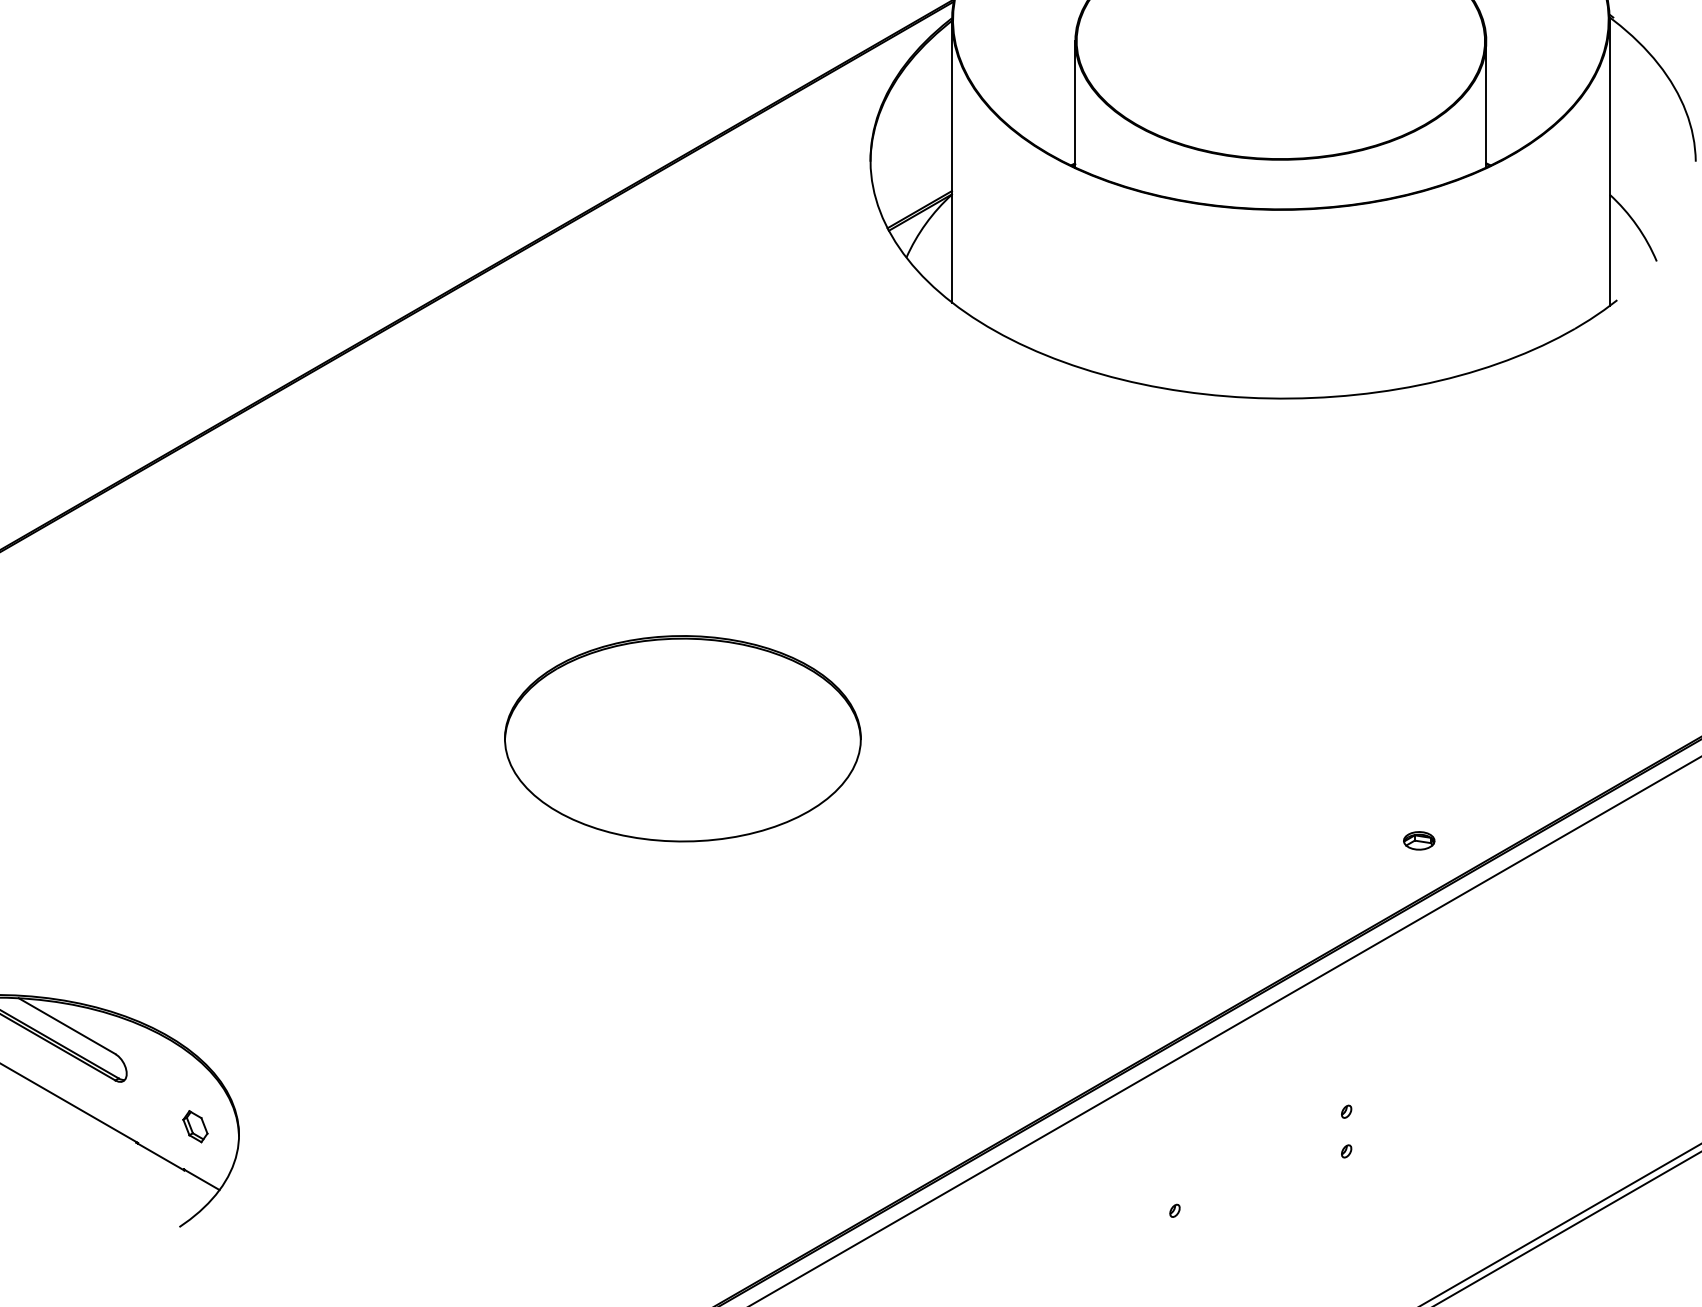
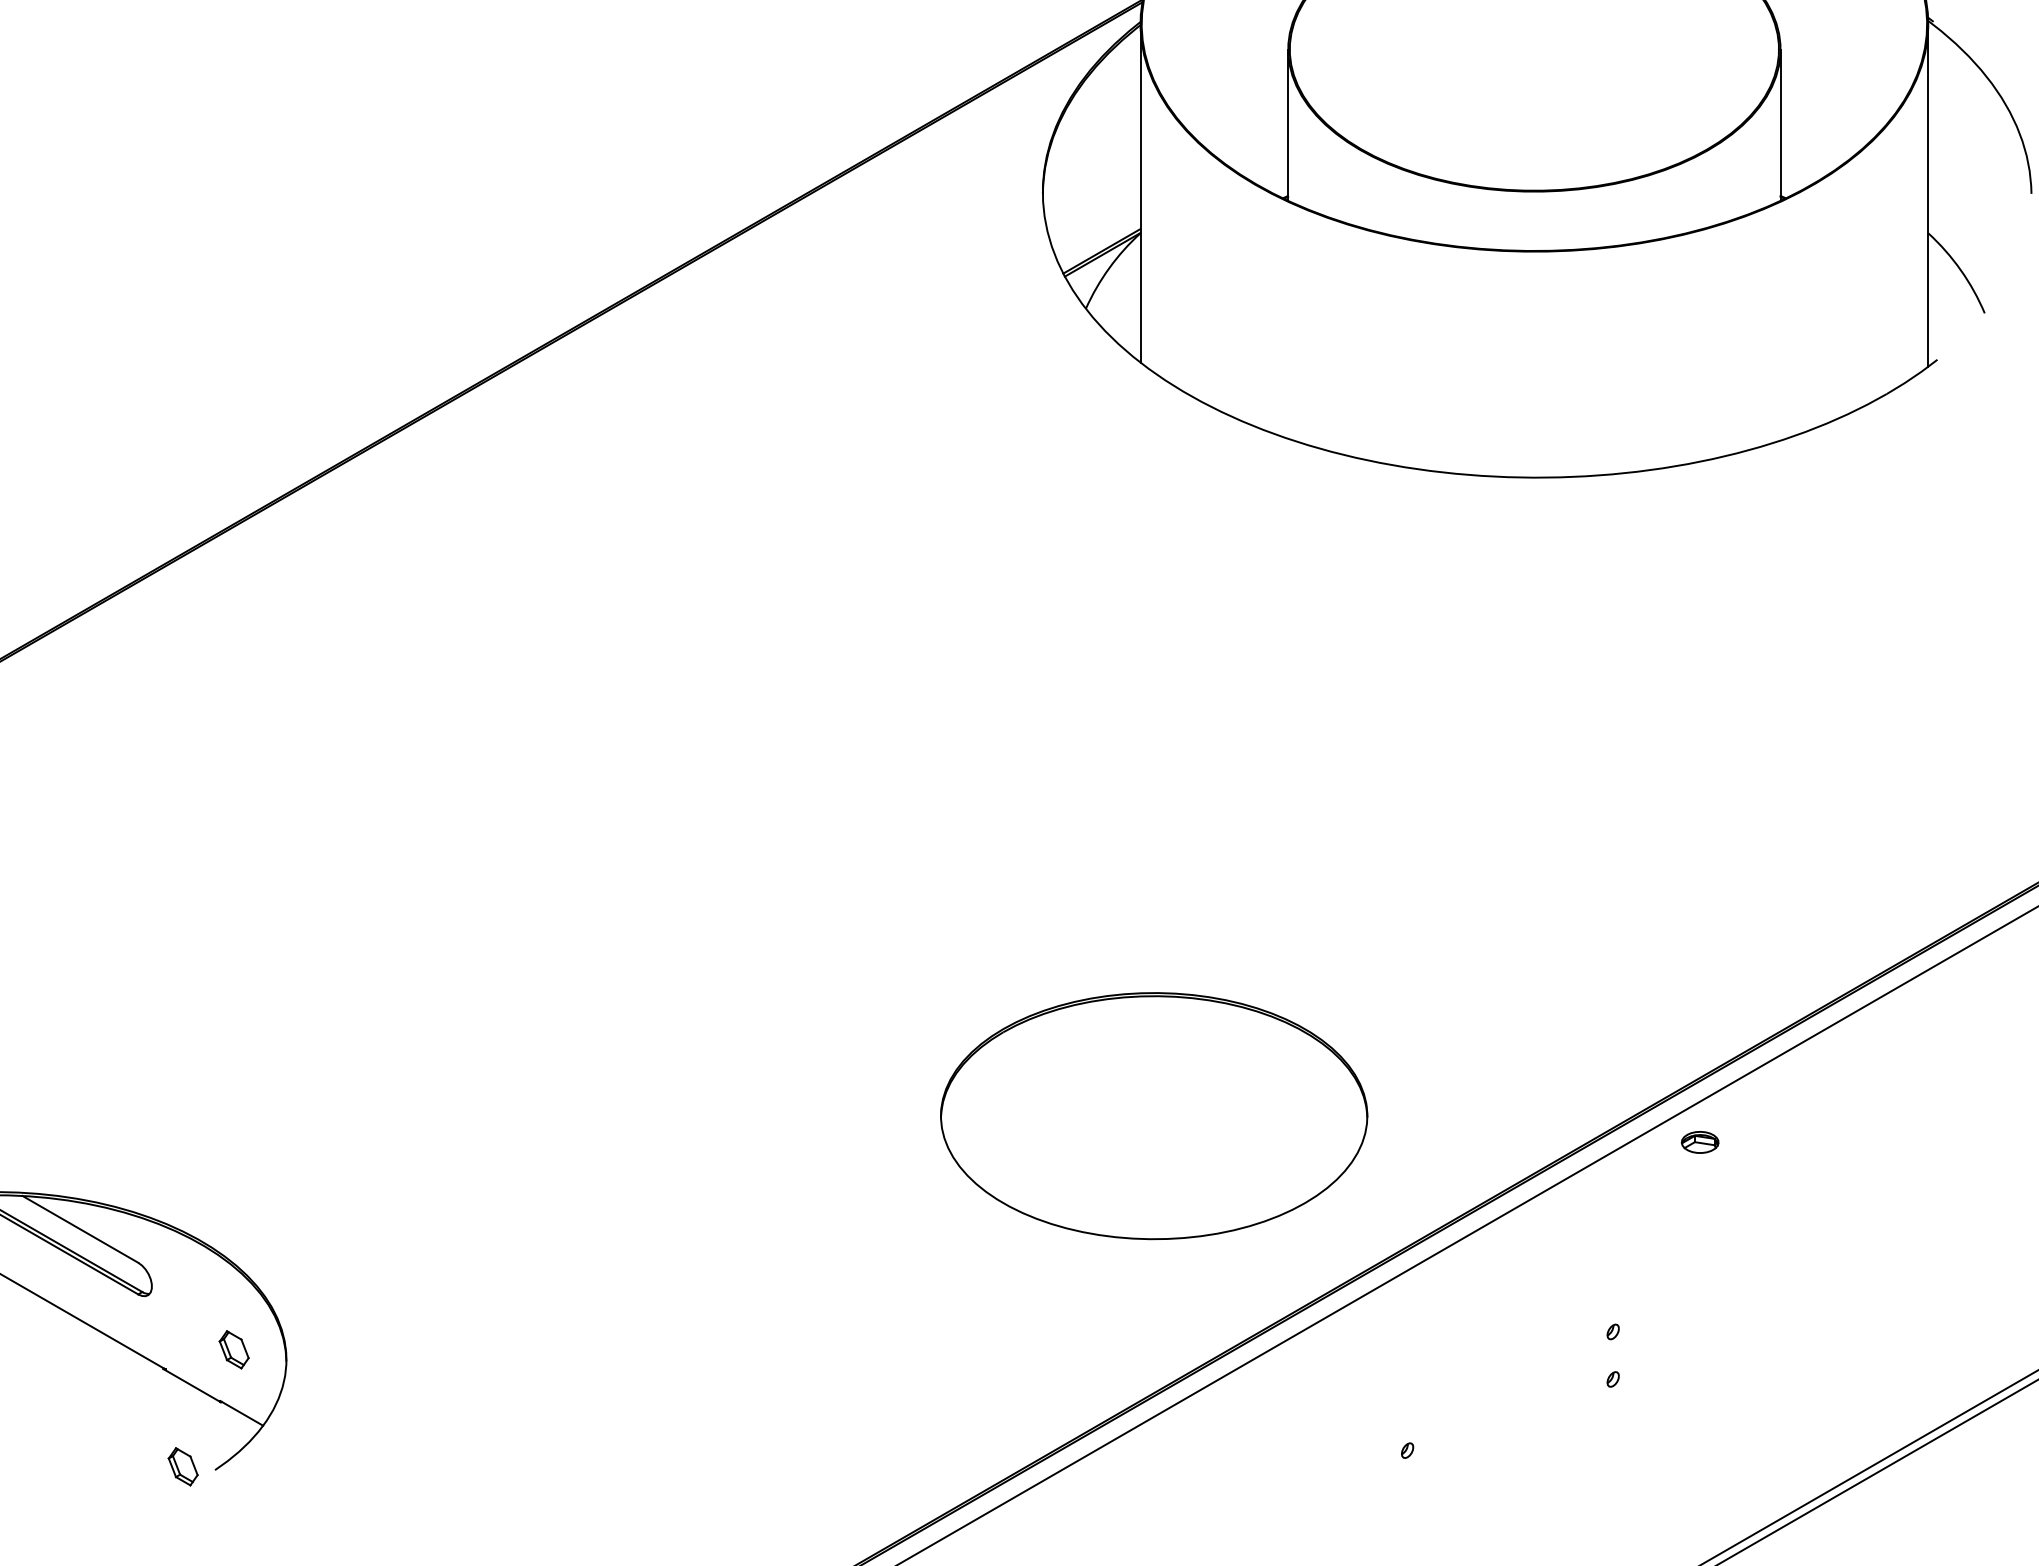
part: (683, 739) -> (1154, 1116), moved
part: (1418, 840) -> (1699, 1142), moved
part: (152, 1224) -> (182, 1466), added

